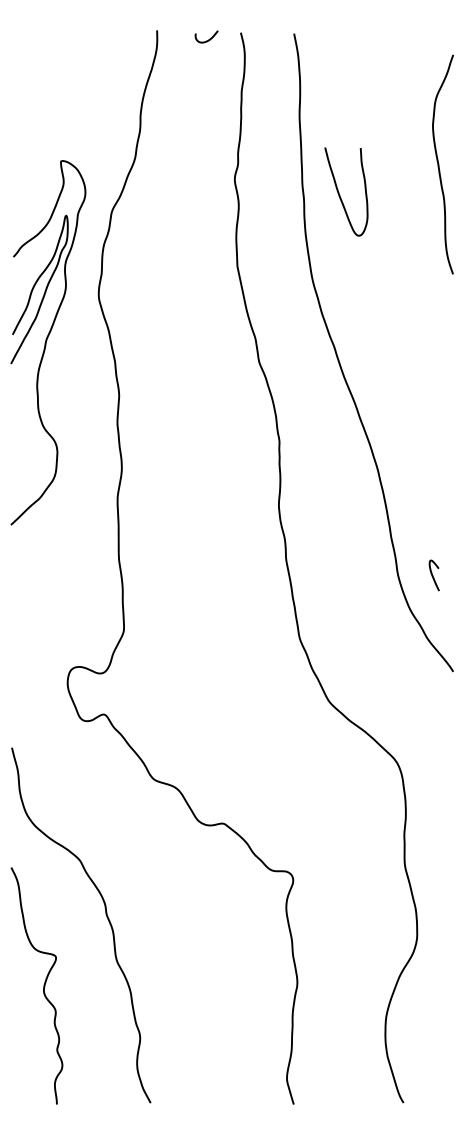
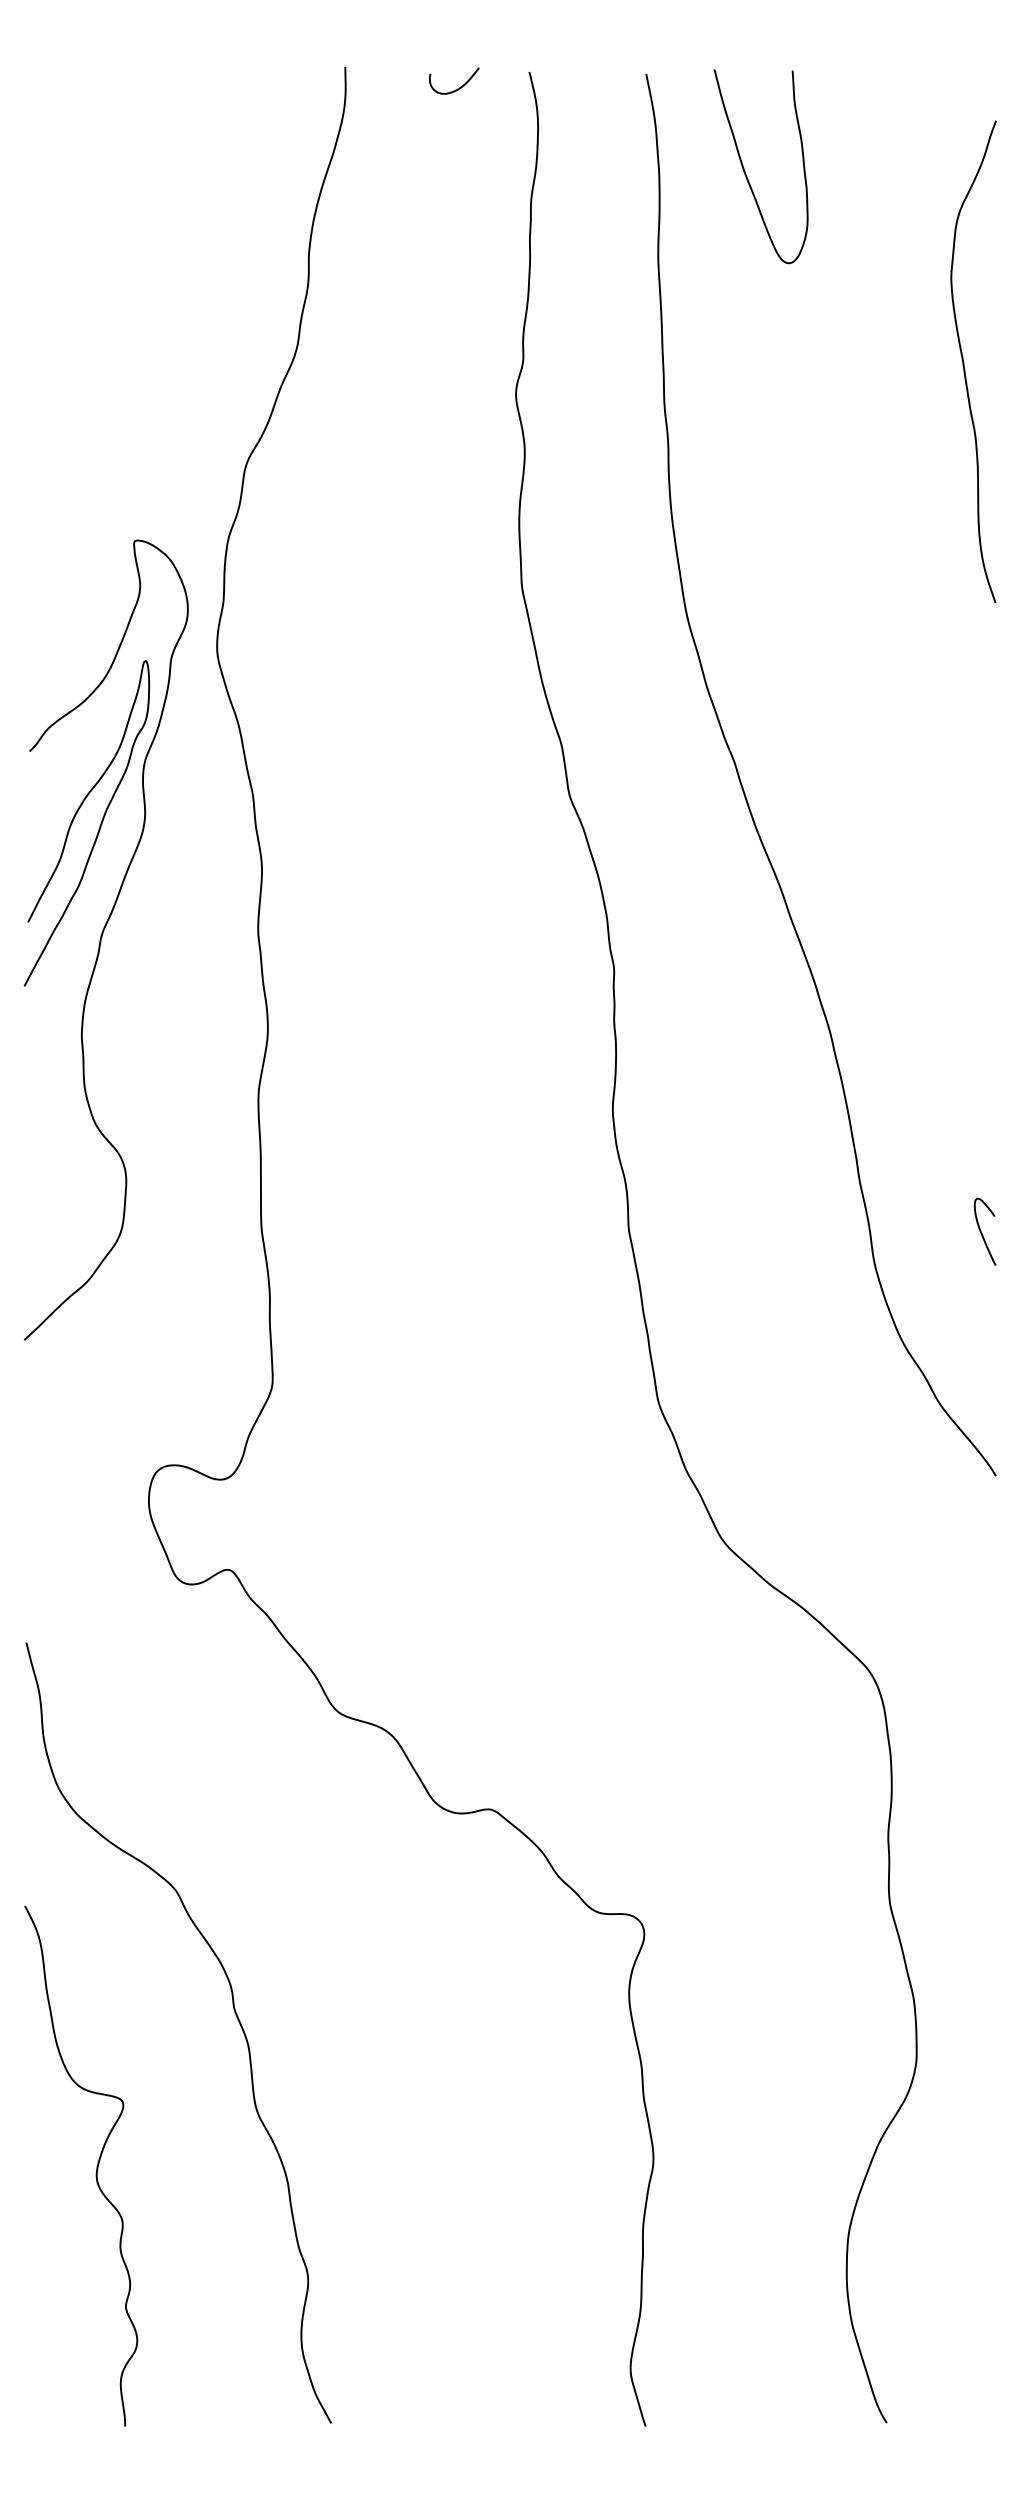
curve: (339, 192) -> (745, 168), moved
part: (48, 342) -> (106, 939), moved
curve: (433, 575) -> (983, 1231), moved

